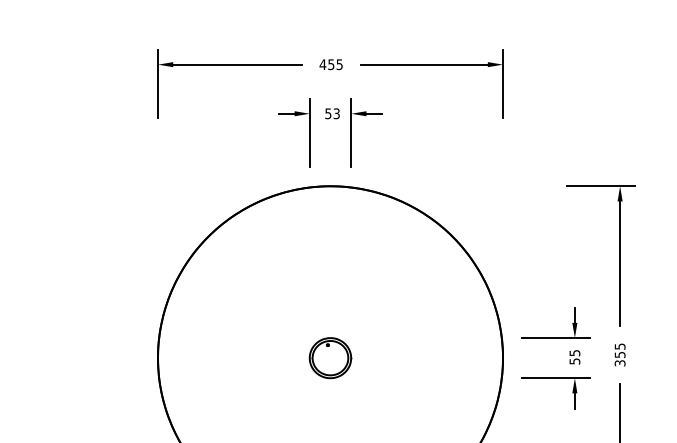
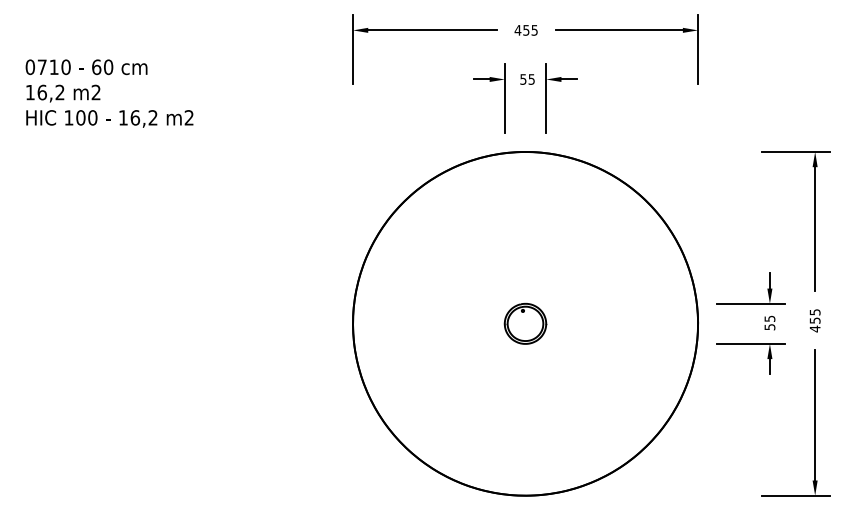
text: (336, 113) -> (531, 79), 53 -> 55
text: (619, 362) -> (814, 328), 355 -> 455

